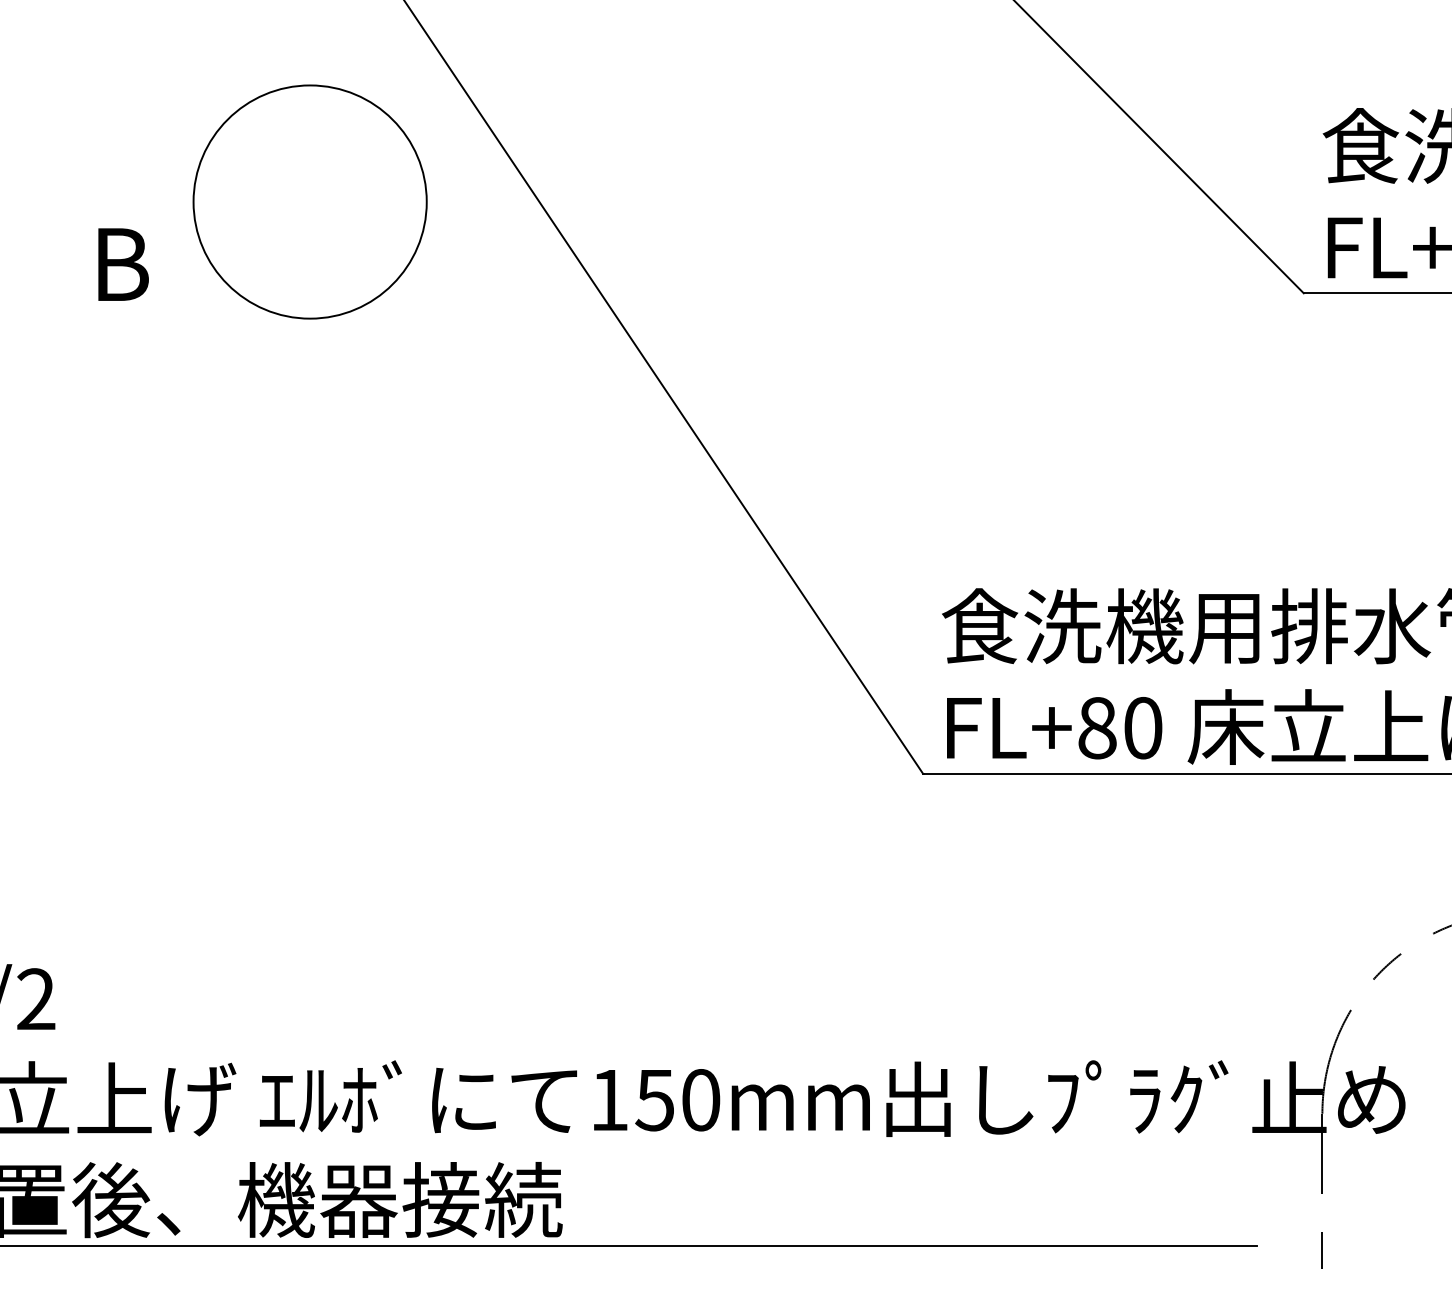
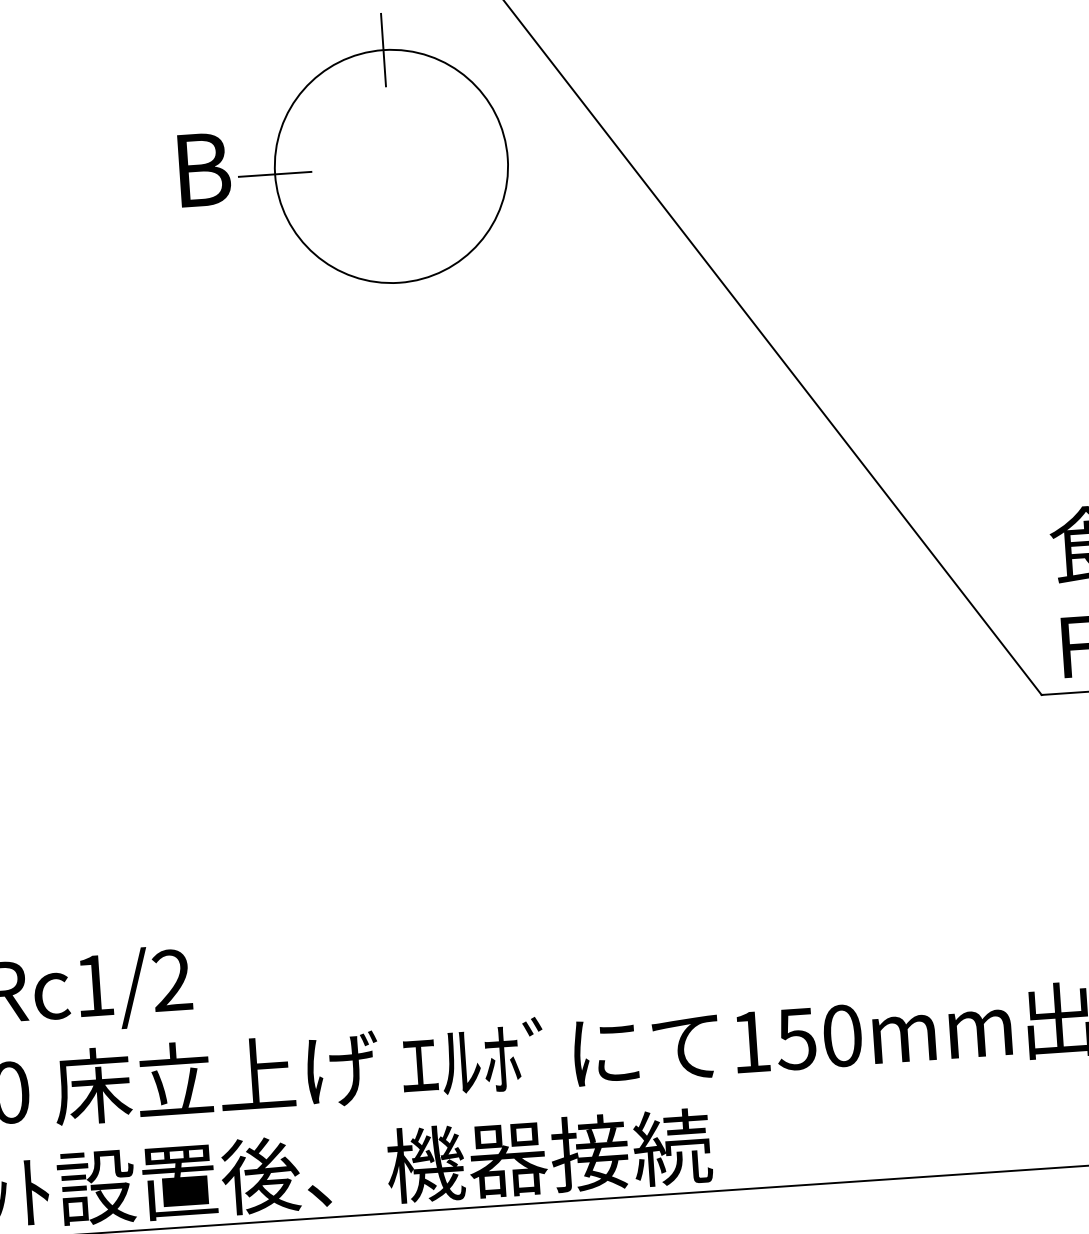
line: (310, 85) -> (383, 50), added
line: (193, 202) -> (275, 174), added
text: (123, 264) -> (204, 169), moved

